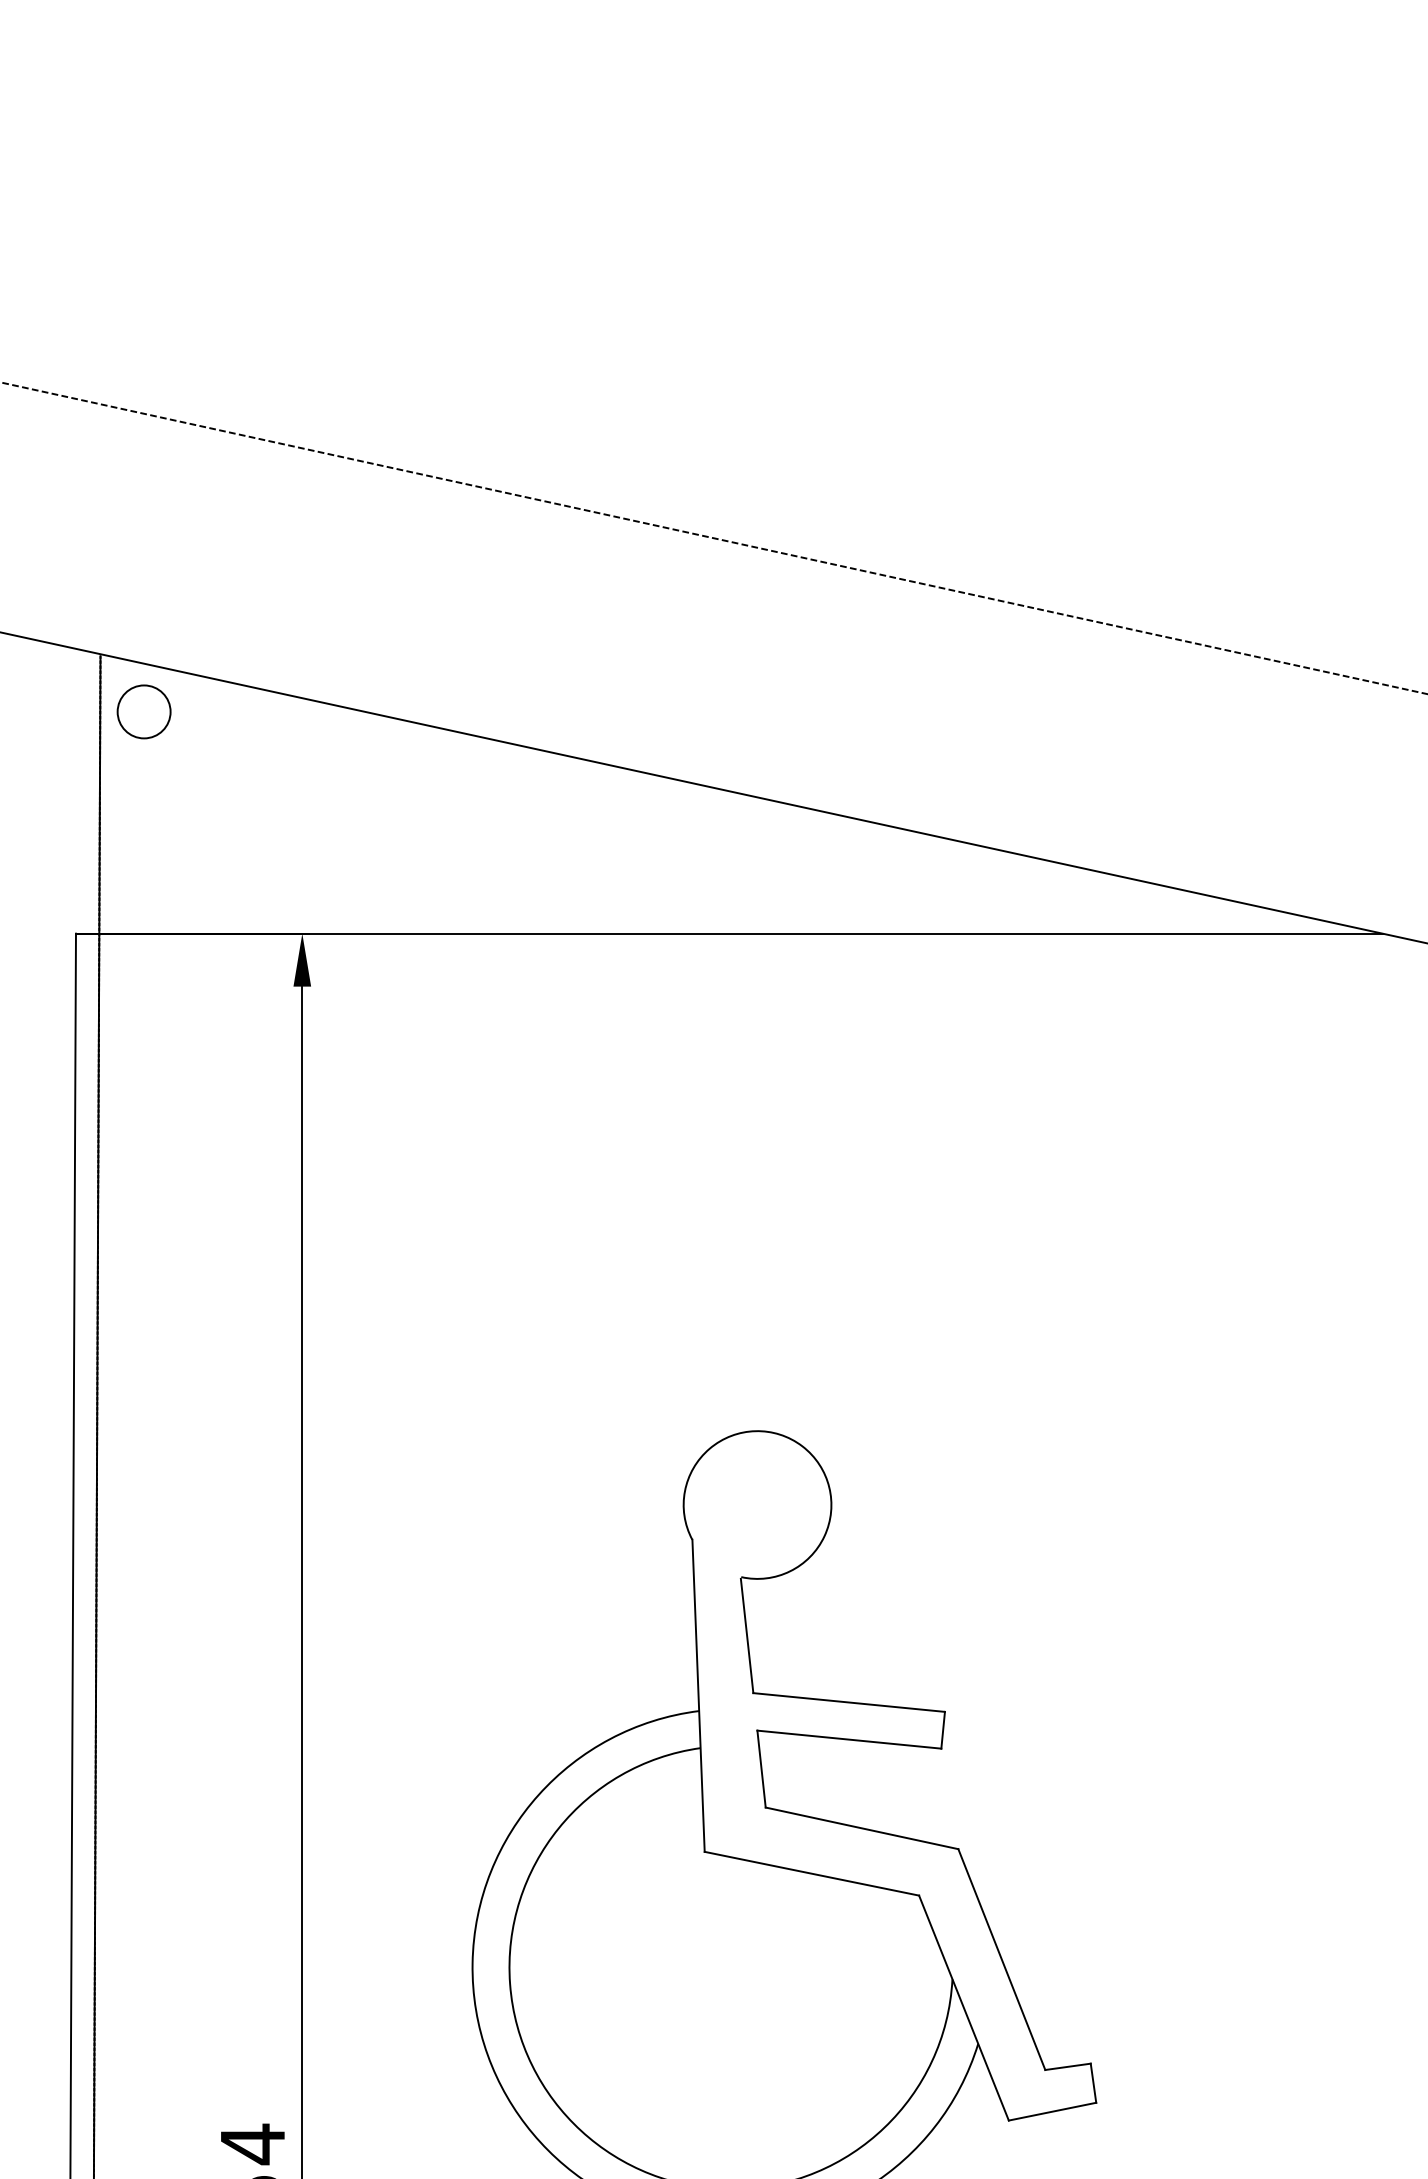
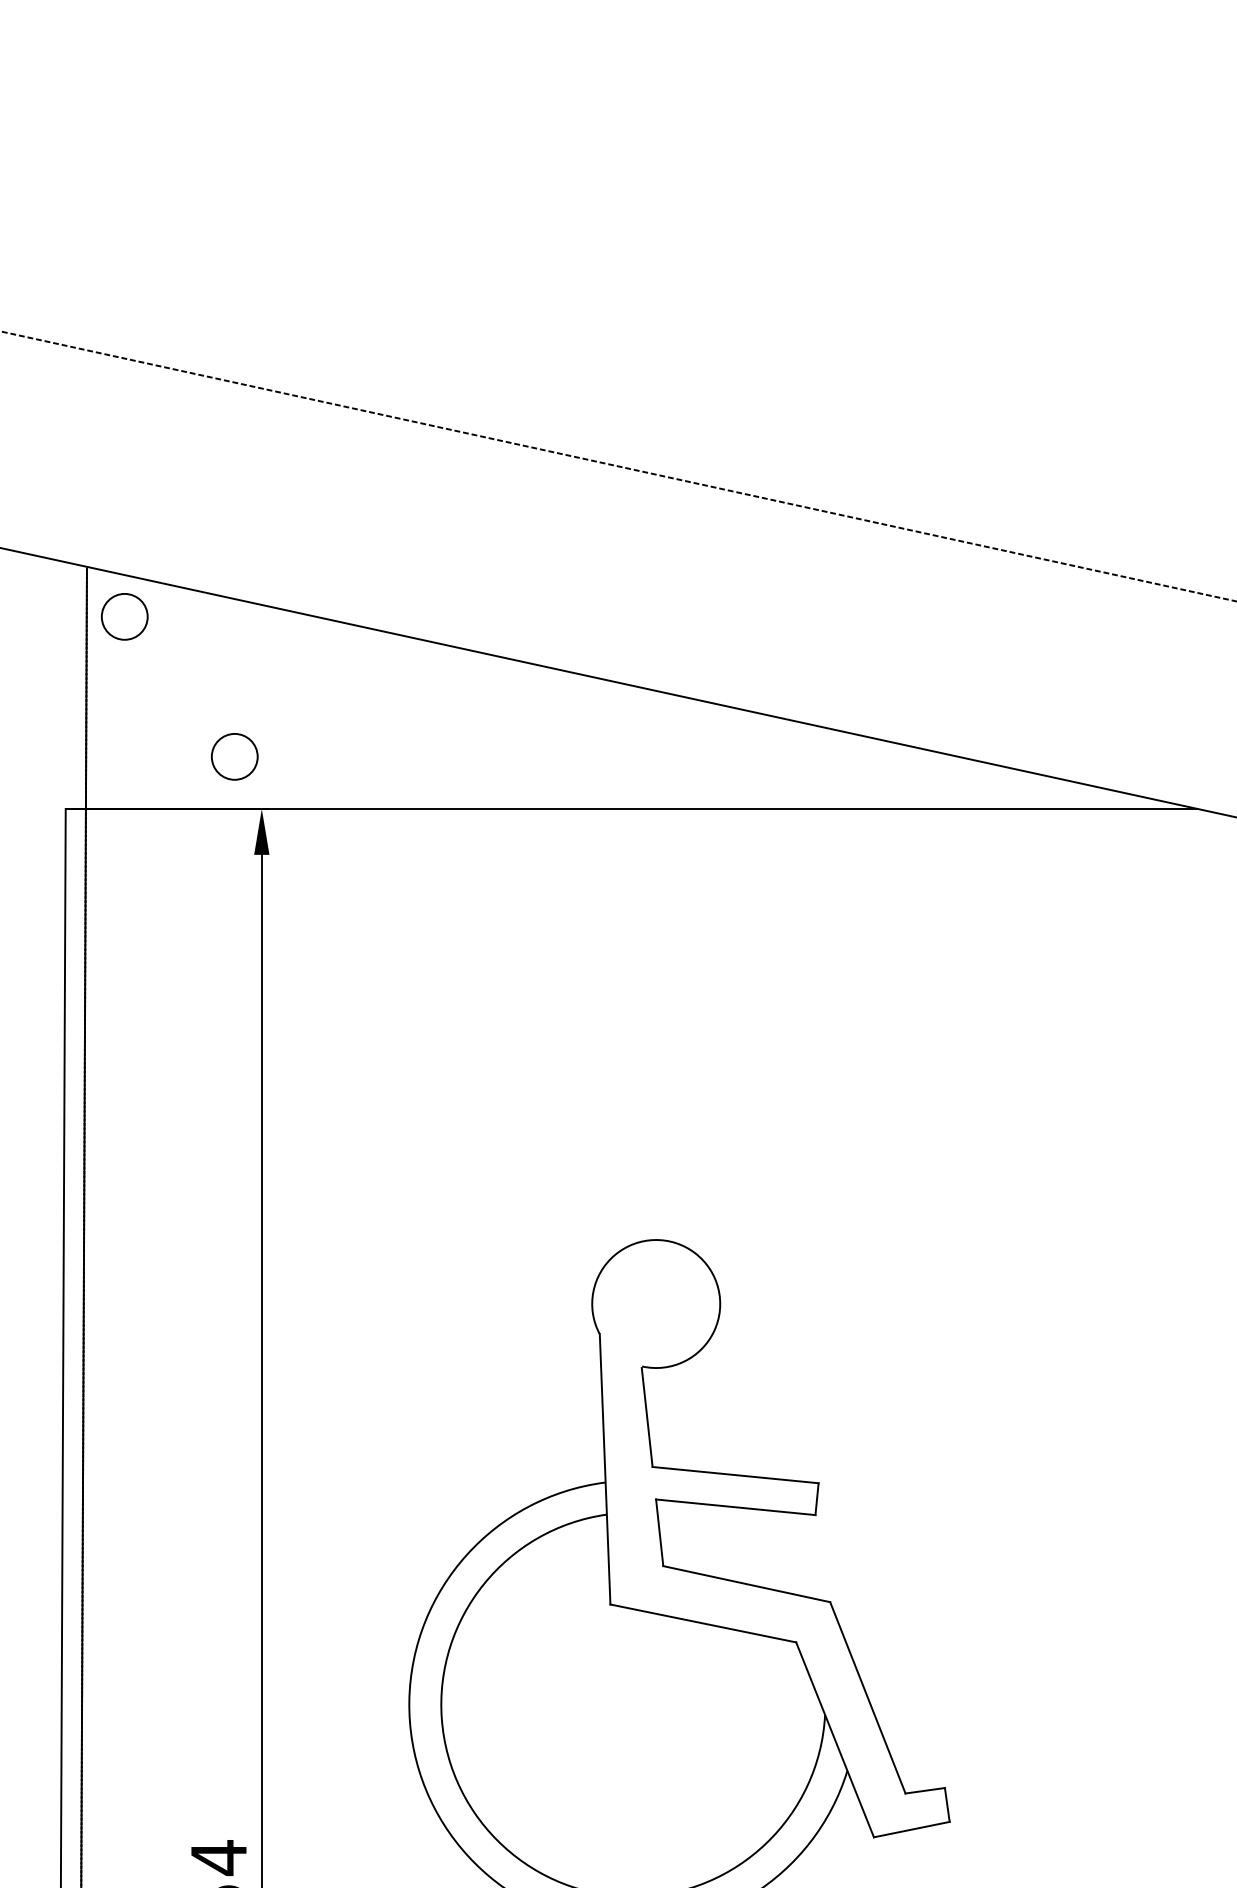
circle: (270, 873) -> (234, 756), added

